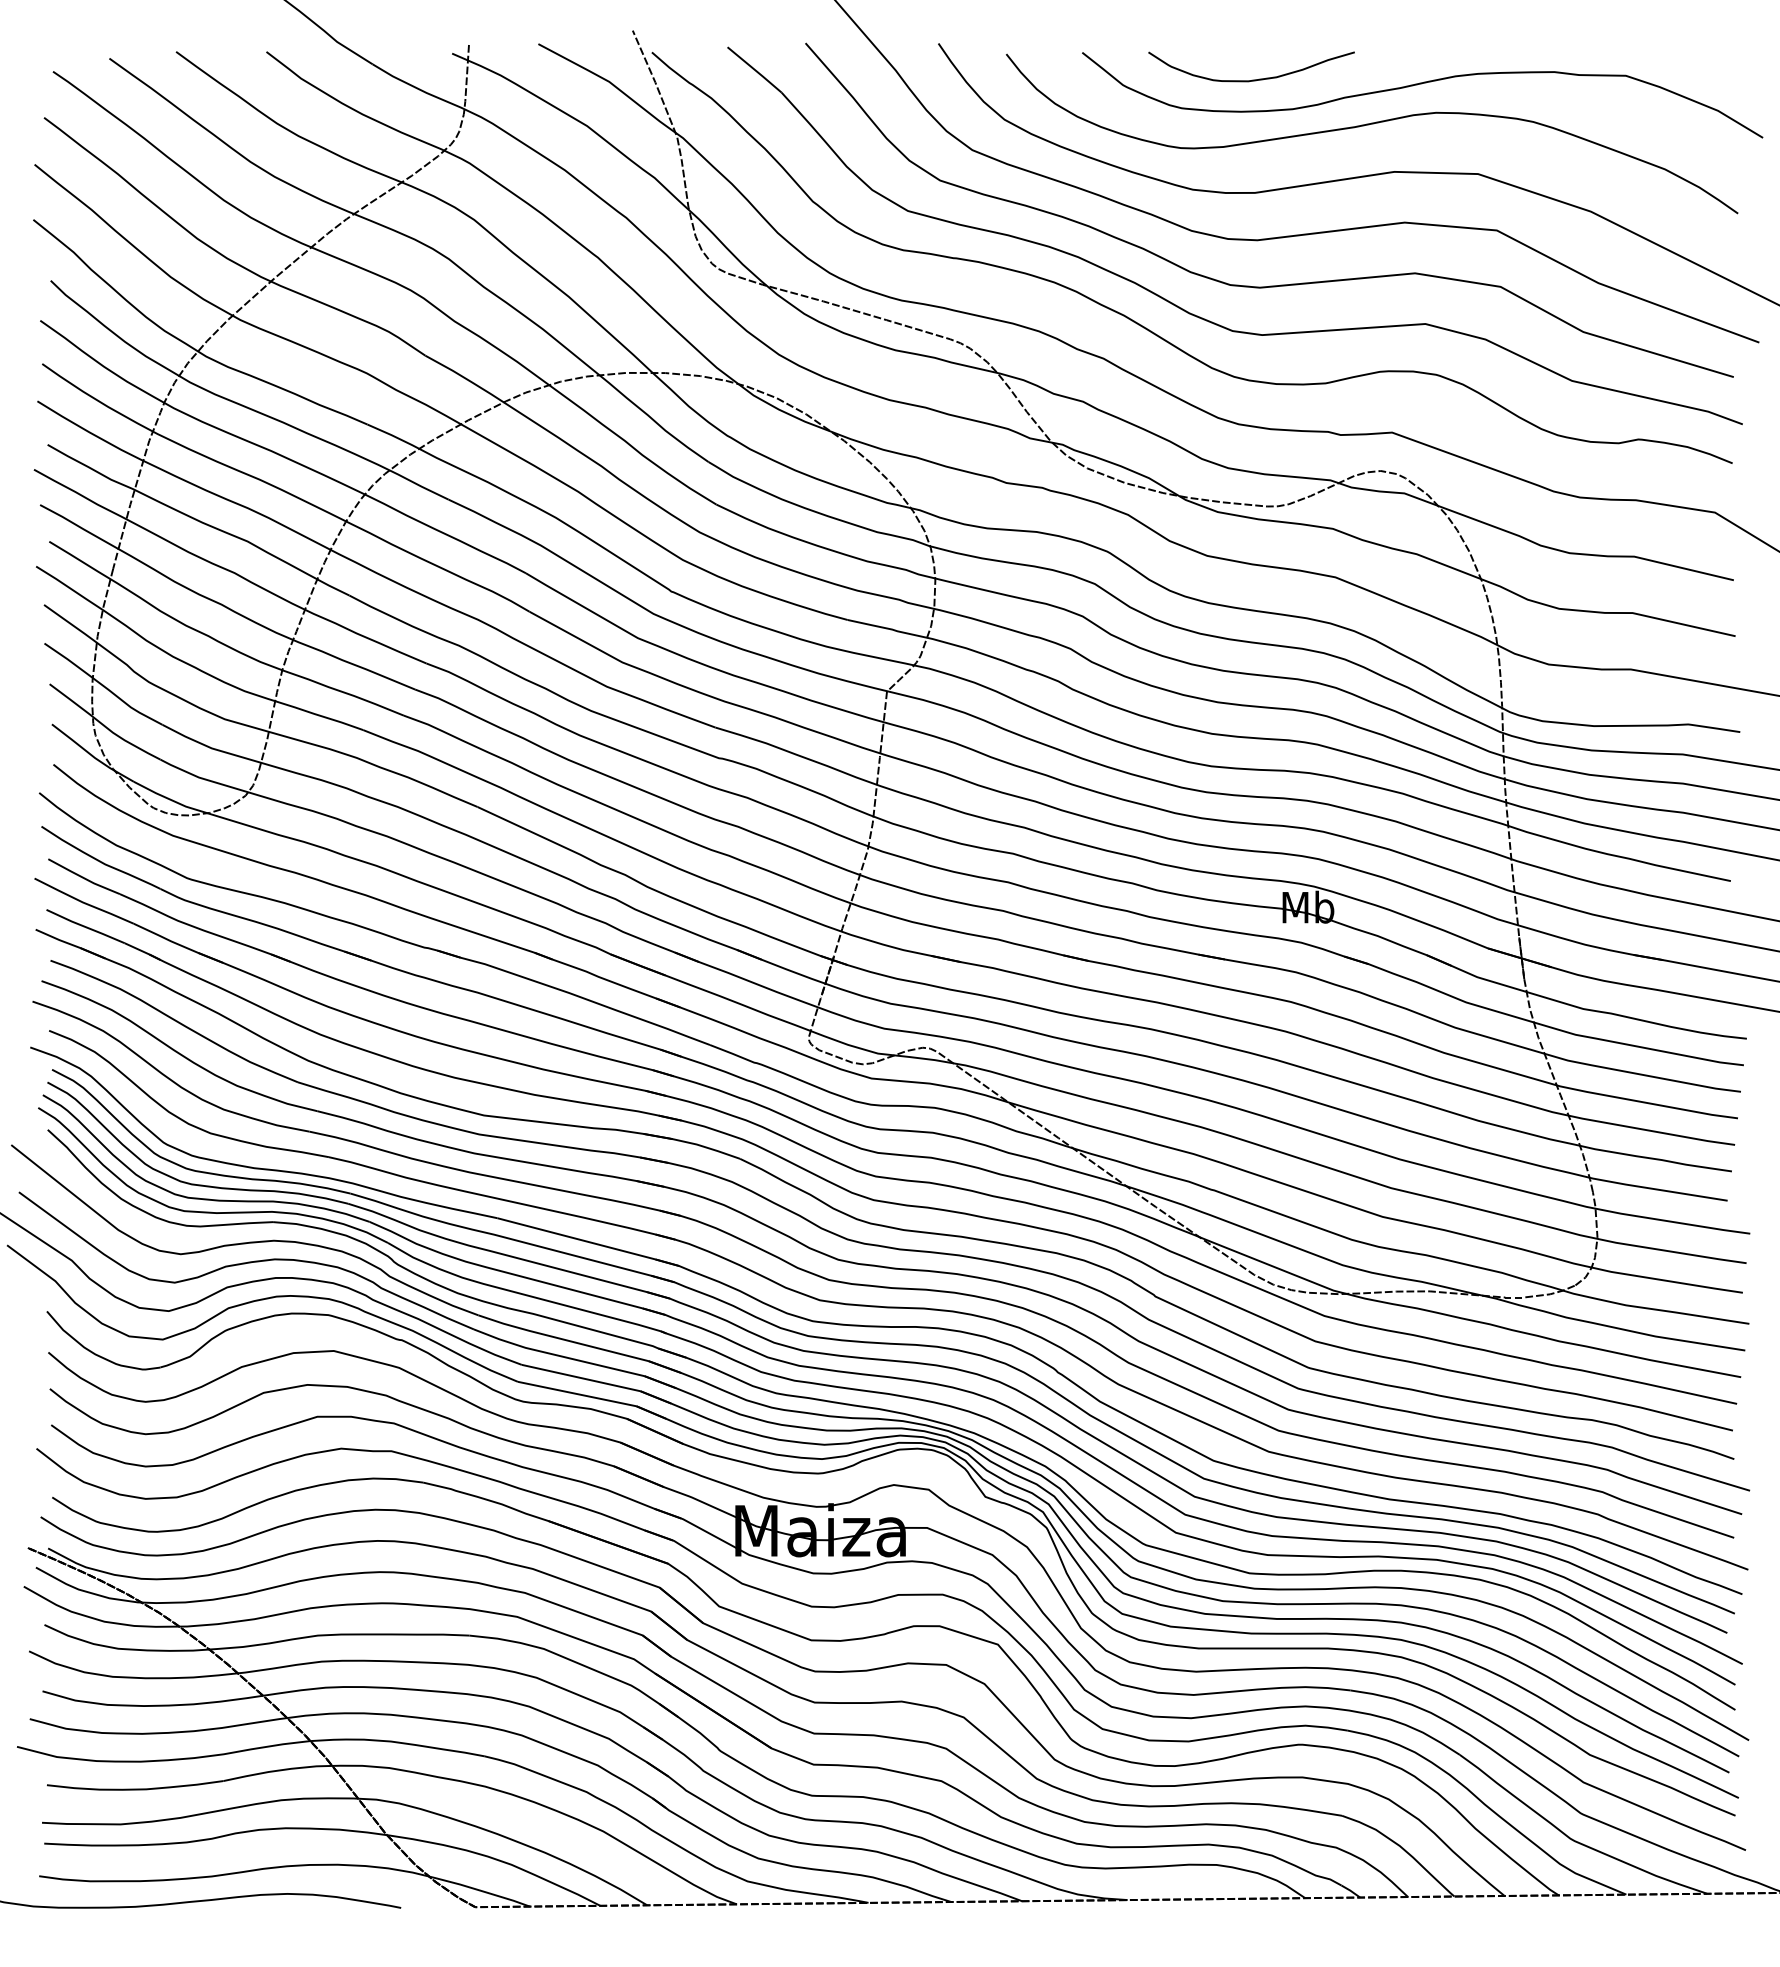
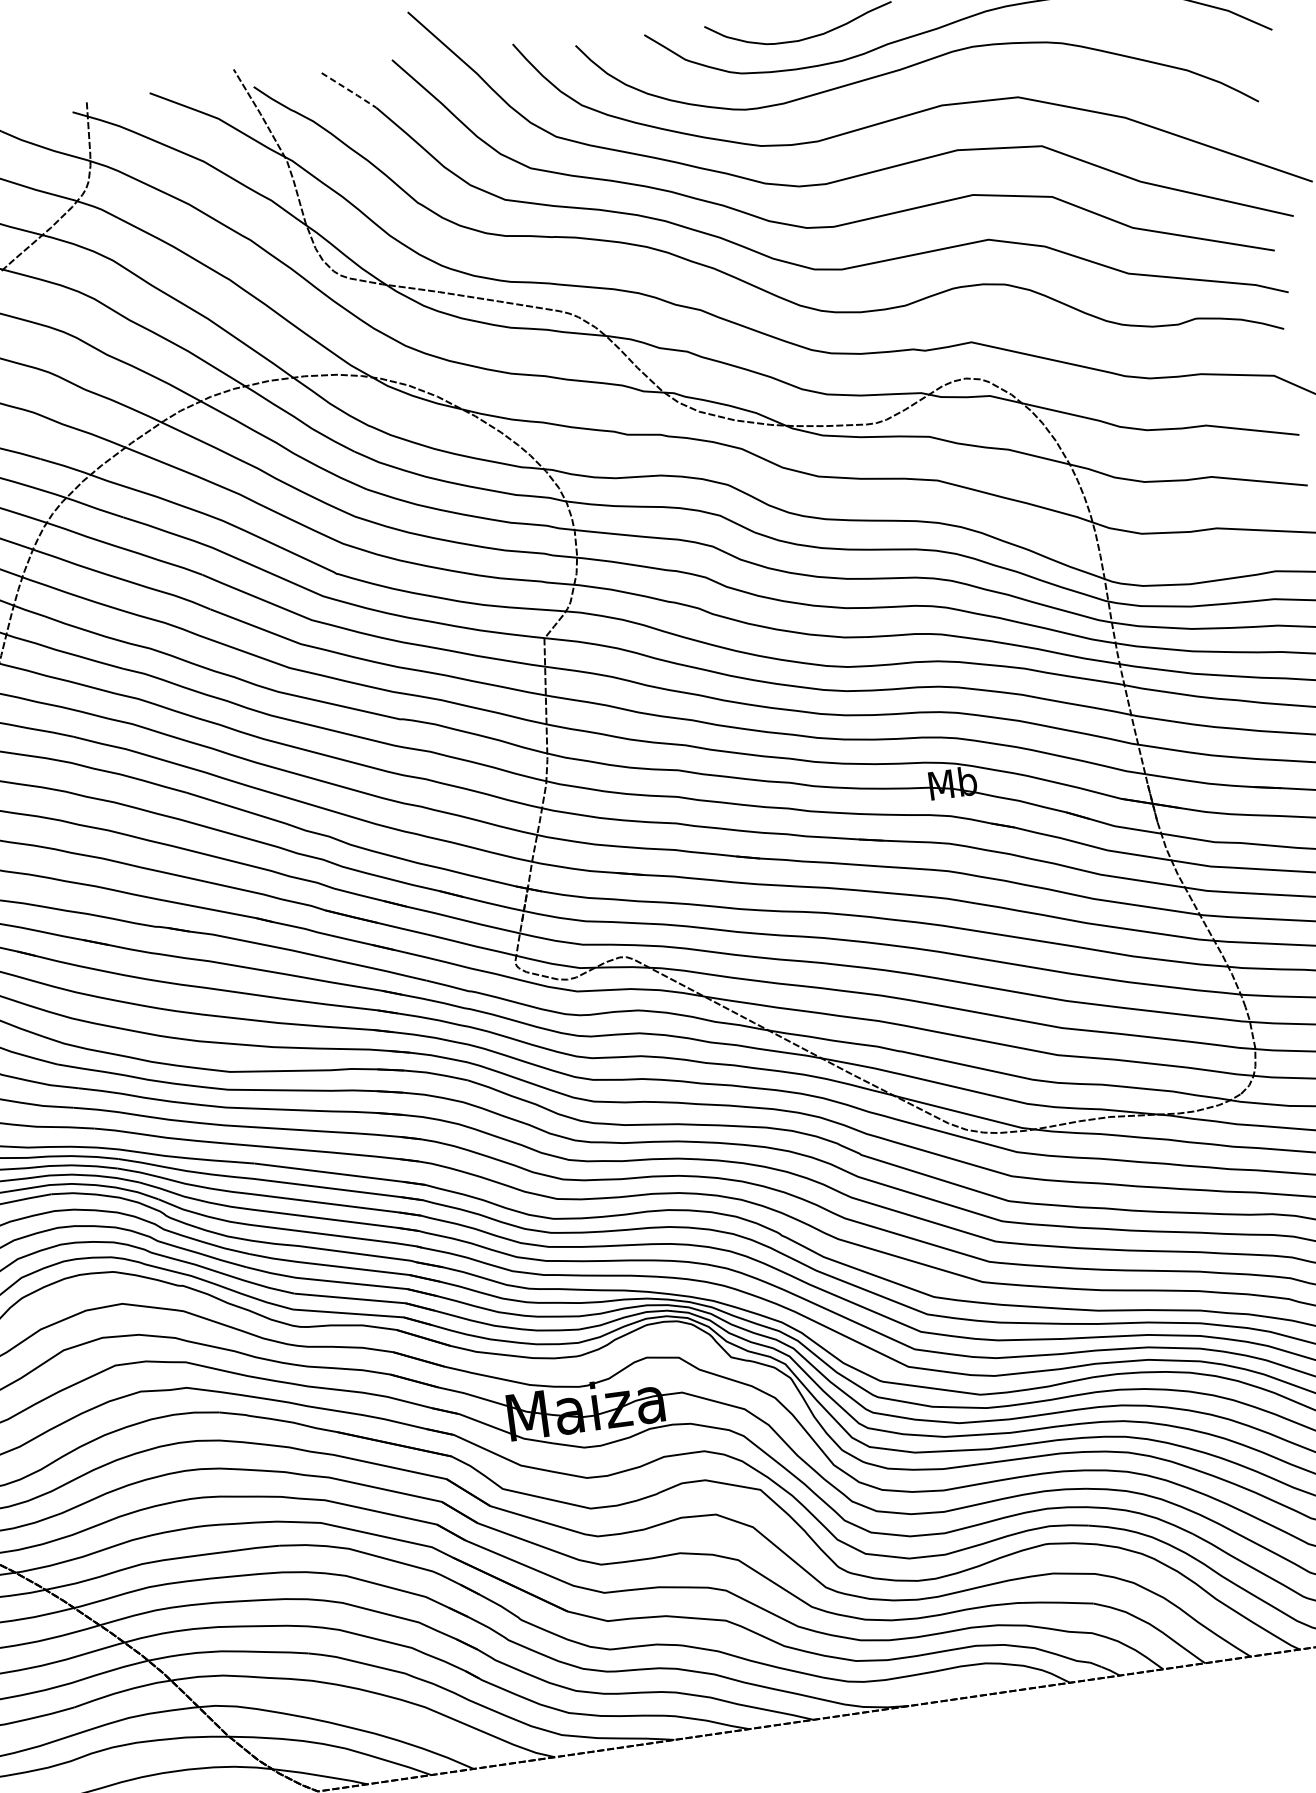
line: (755, 70) -> (349, 90), solid -> dashed

